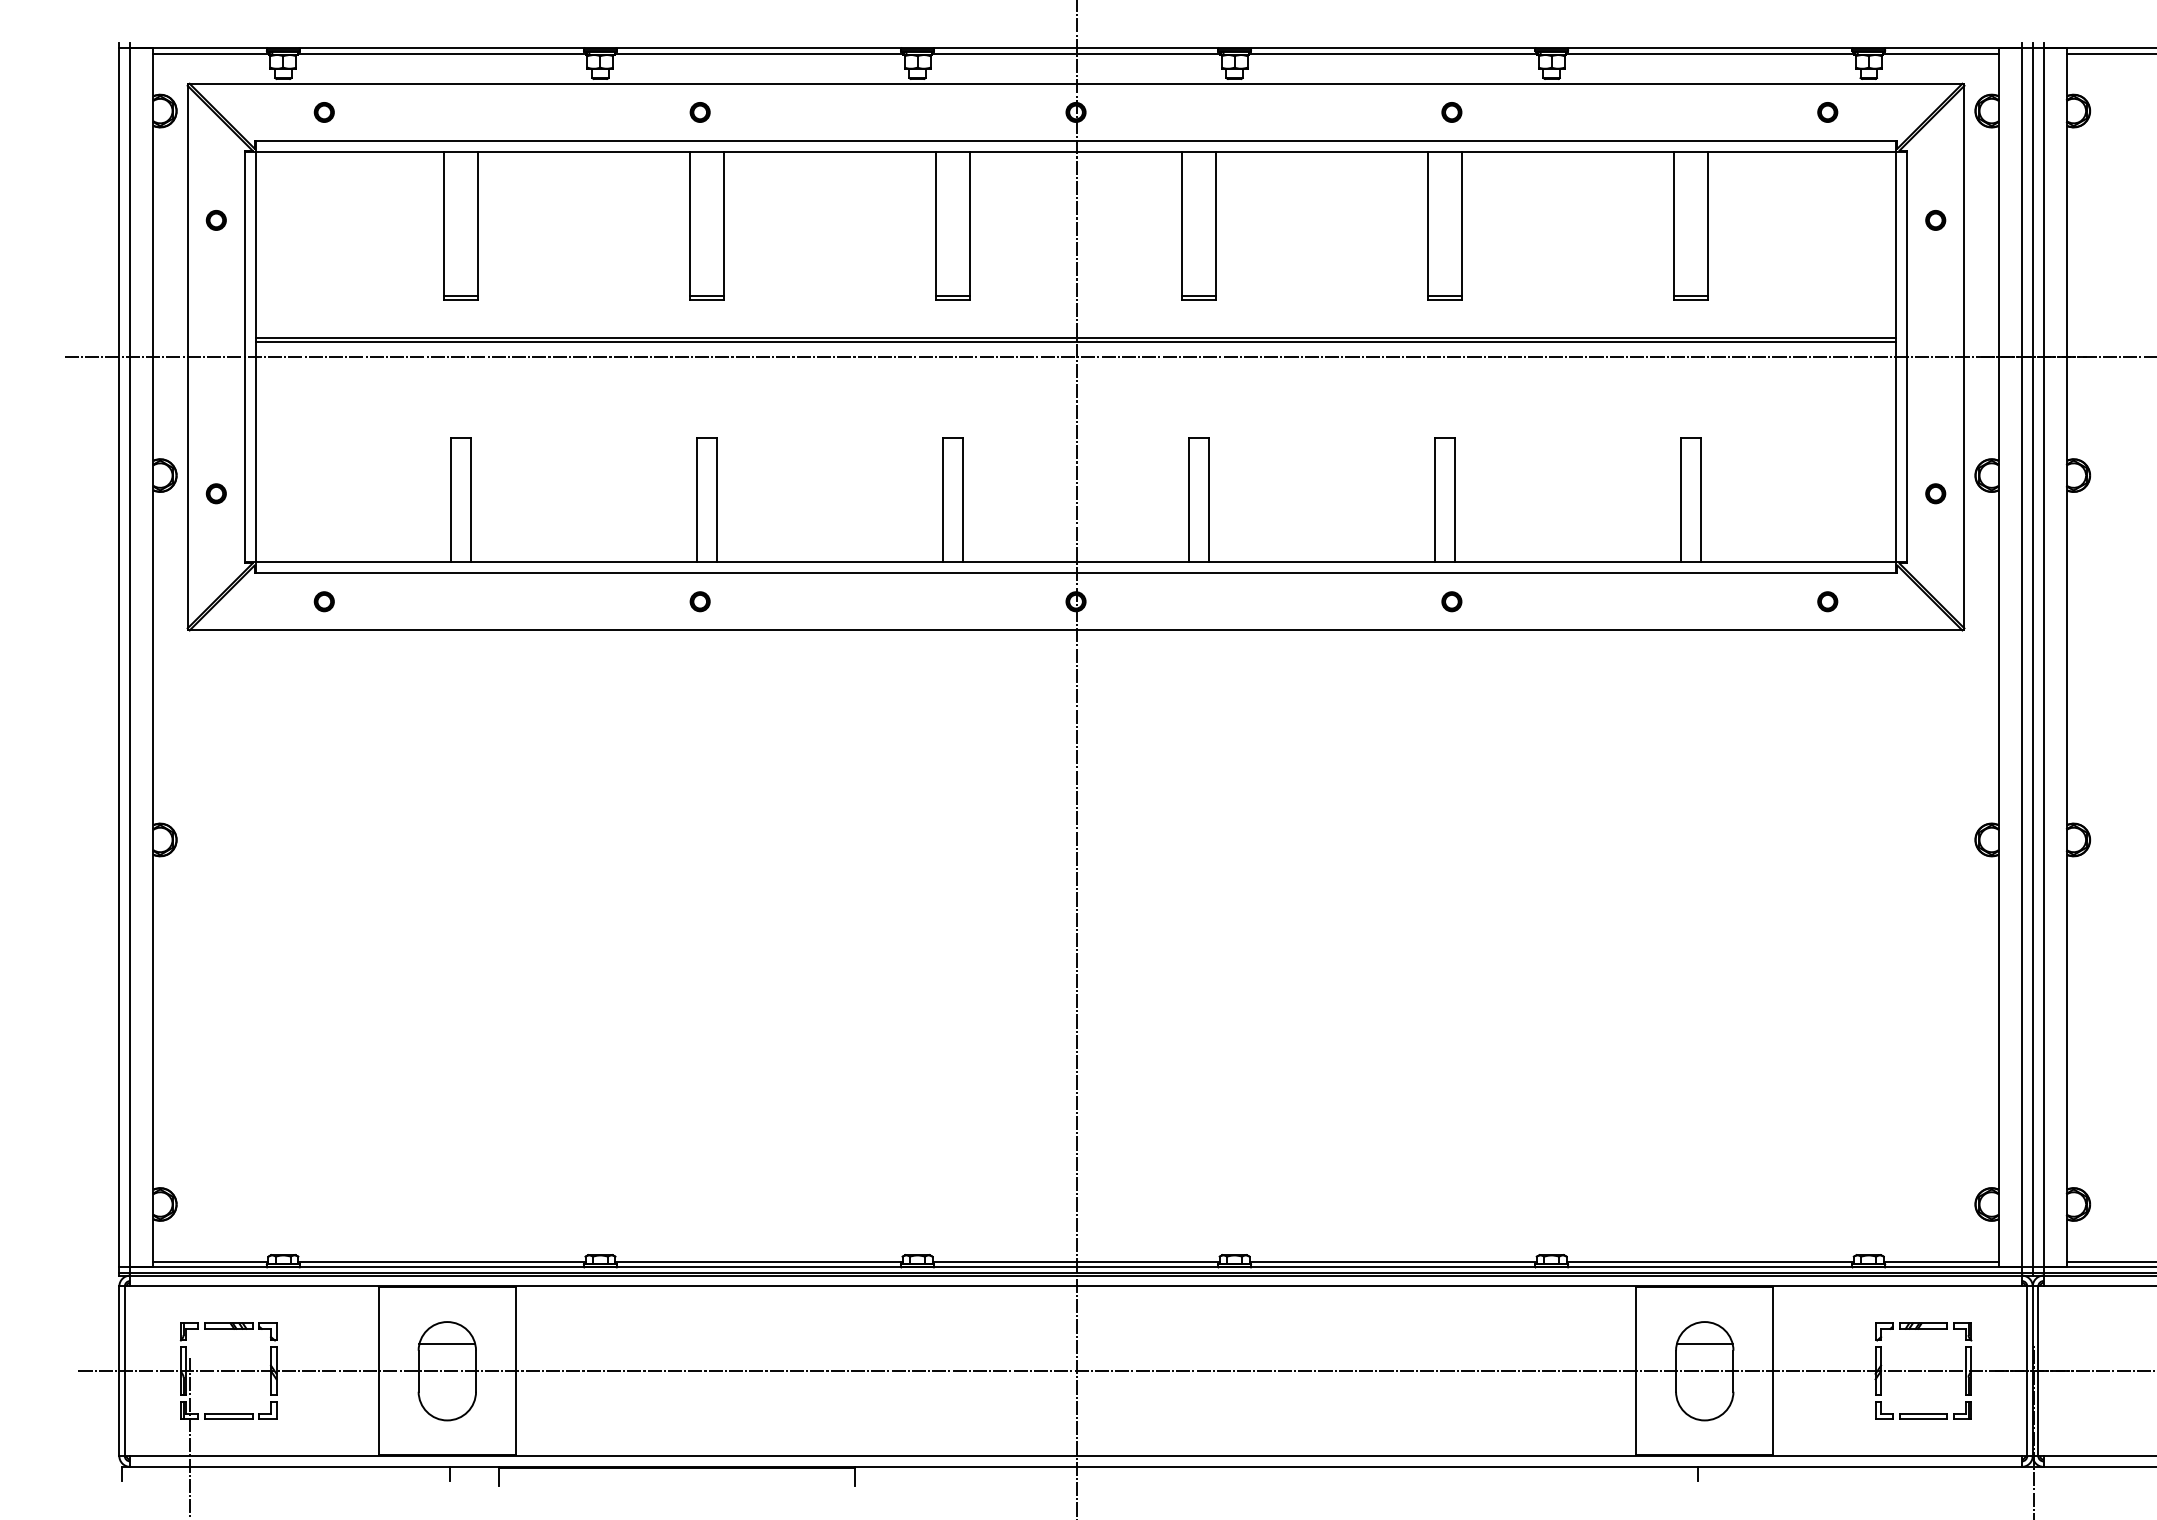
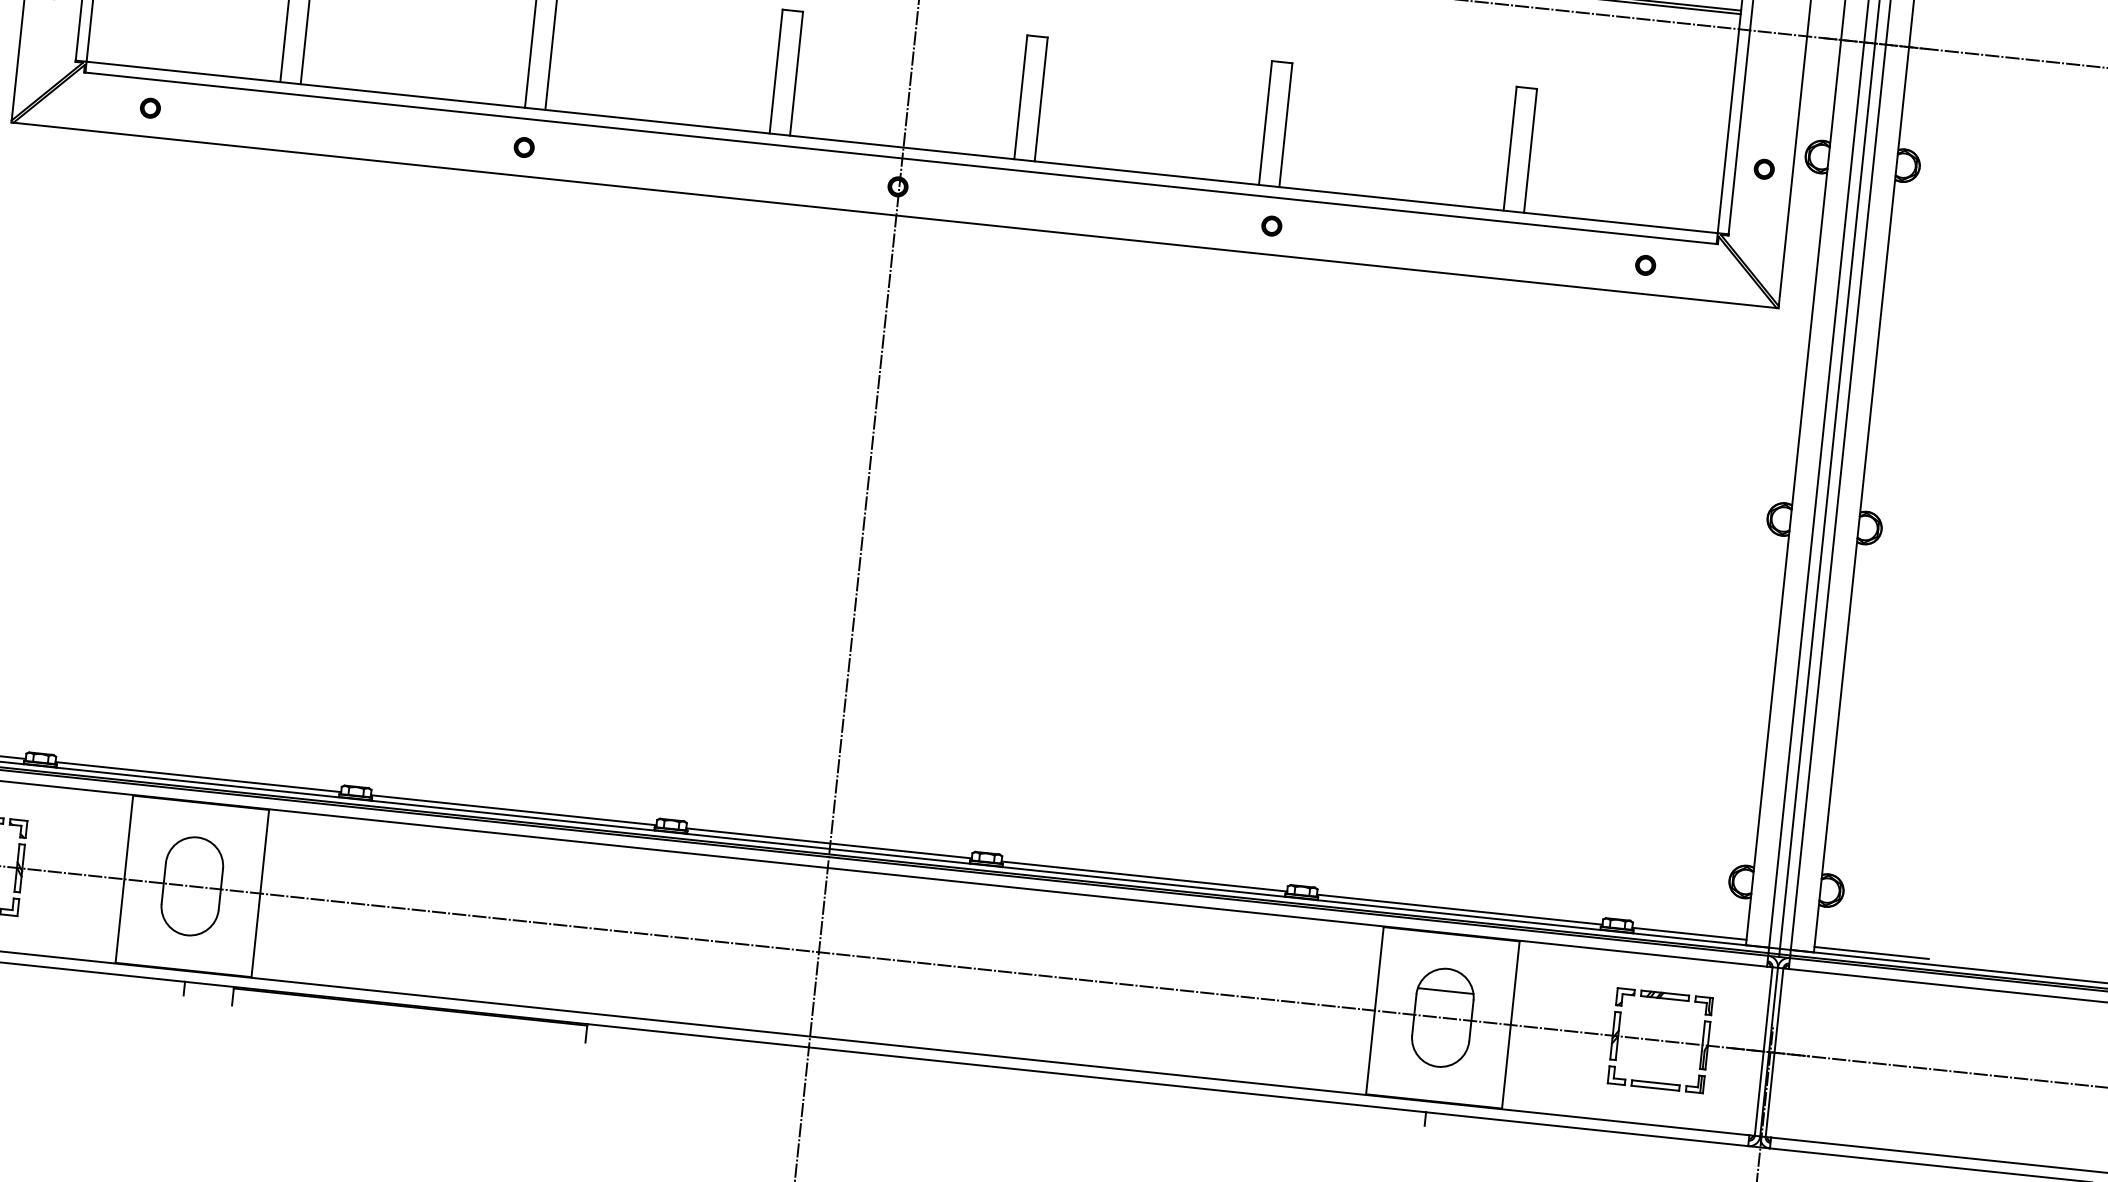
line: (447, 1344) -> (195, 859), removed

